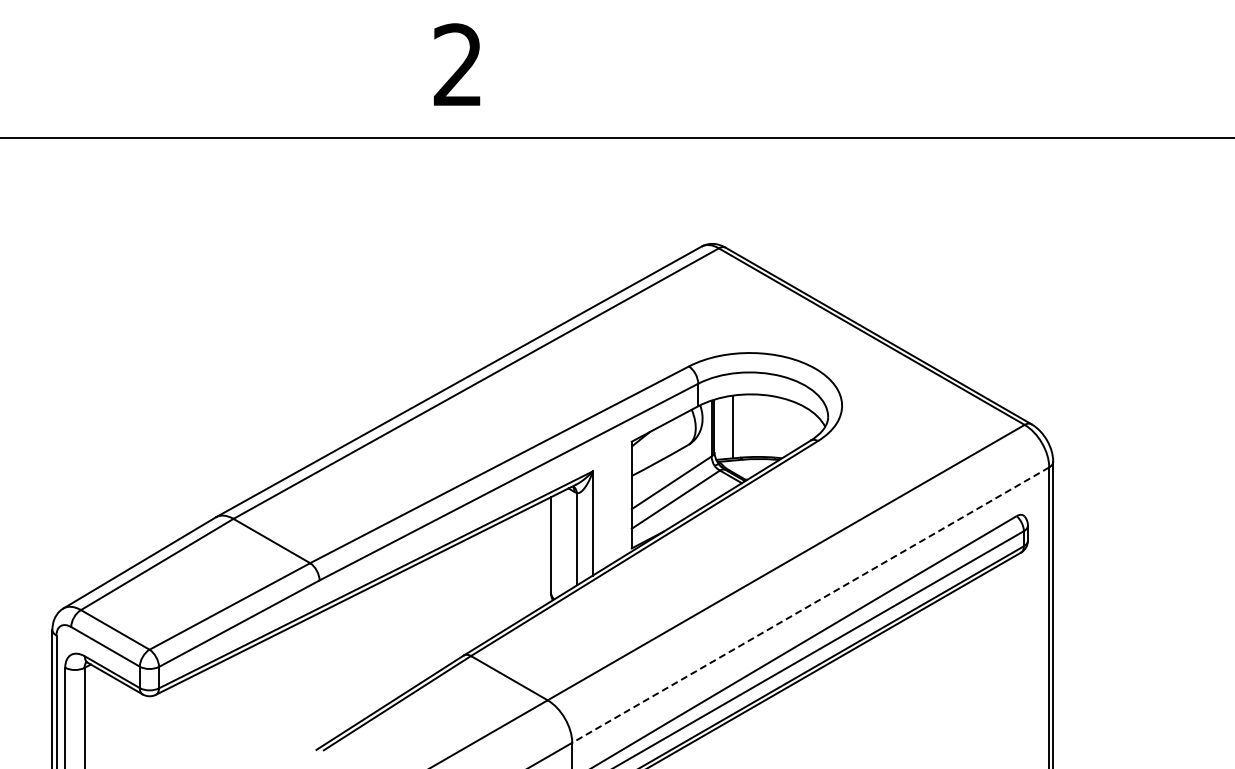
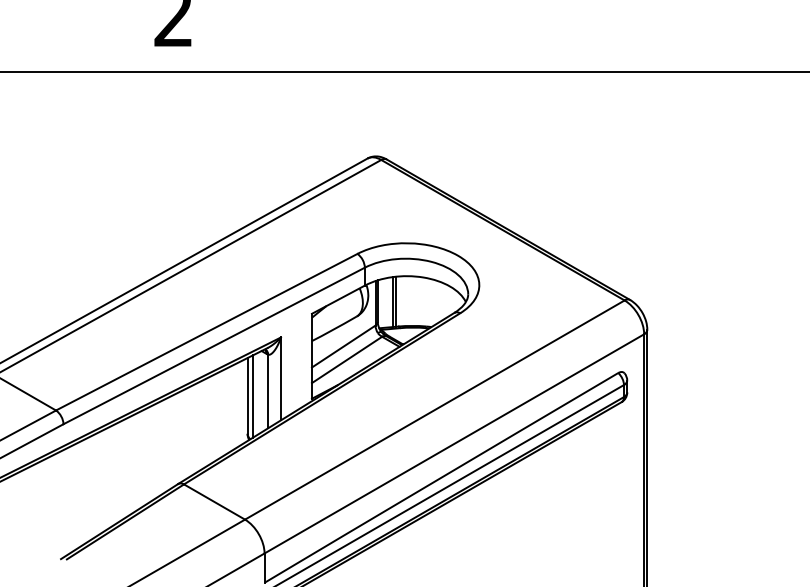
line: (736, 426) -> (395, 301), added
line: (557, 545) -> (252, 396), added
line: (810, 605) -> (454, 444), dashed -> solid

